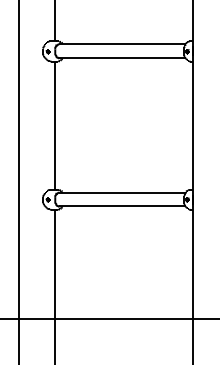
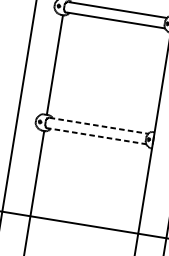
line: (123, 192) -> (99, 125), solid -> dashed
line: (122, 206) -> (97, 136), solid -> dashed

